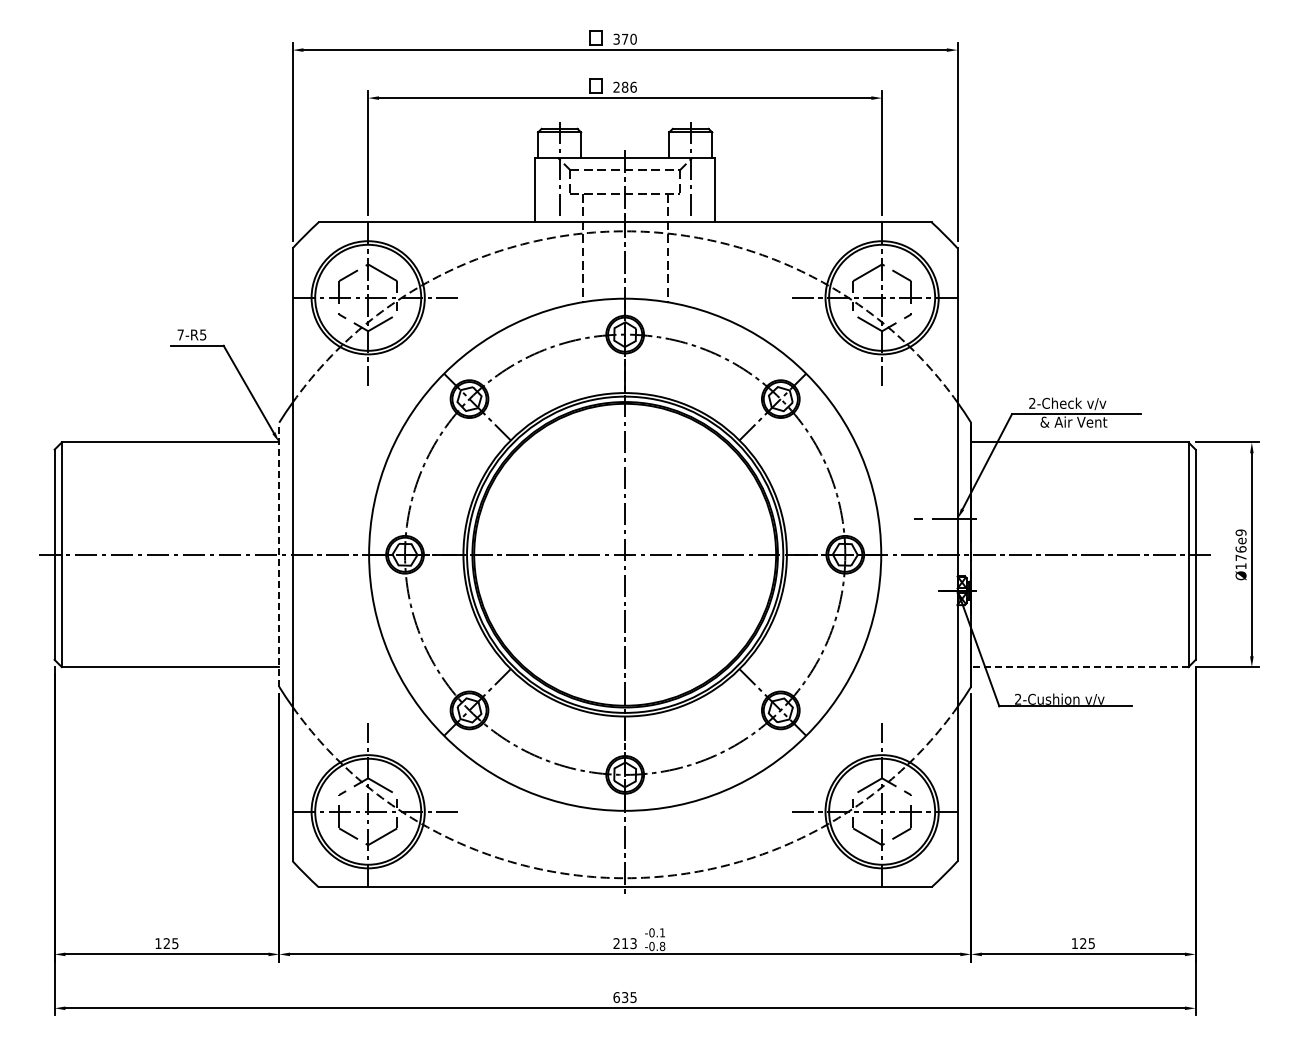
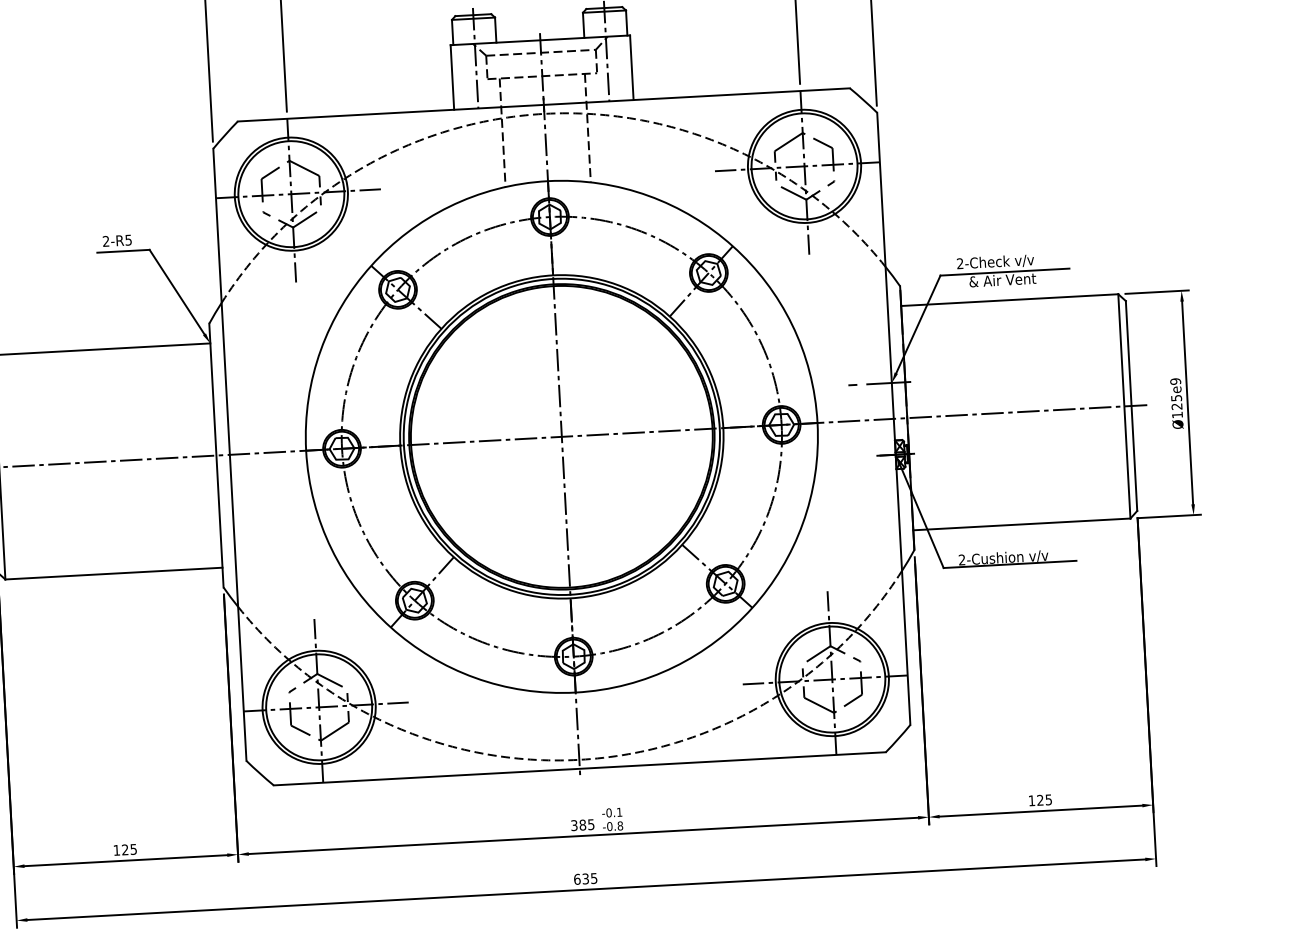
text: (180, 334) -> (105, 240), 7-R5 -> 2-R5
text: (1240, 553) -> (1176, 402), Ø176e9 -> Ø125e9
line: (279, 554) -> (216, 455), dashed -> solid
line: (1079, 667) -> (1021, 524), dashed -> solid
text: (624, 943) -> (582, 825), 213 -> 385

